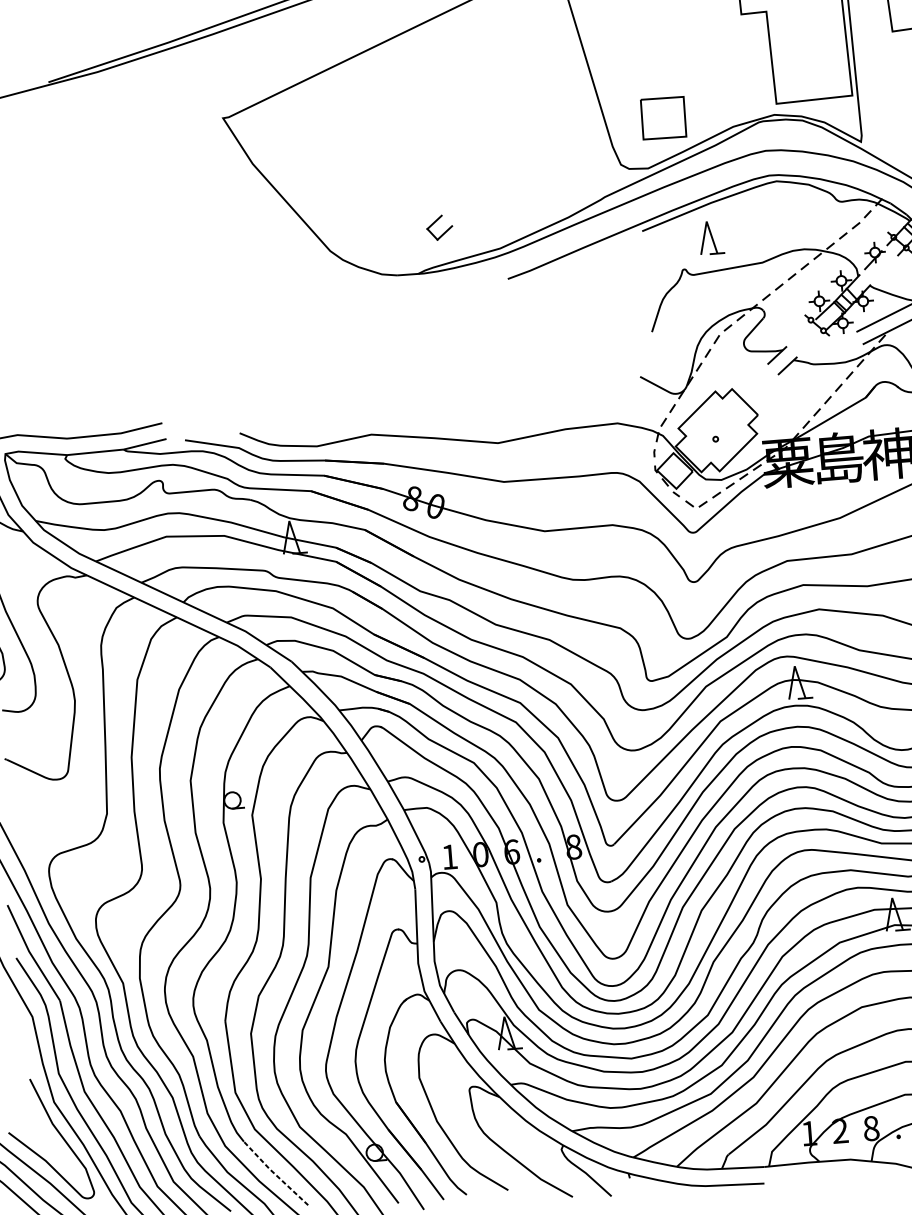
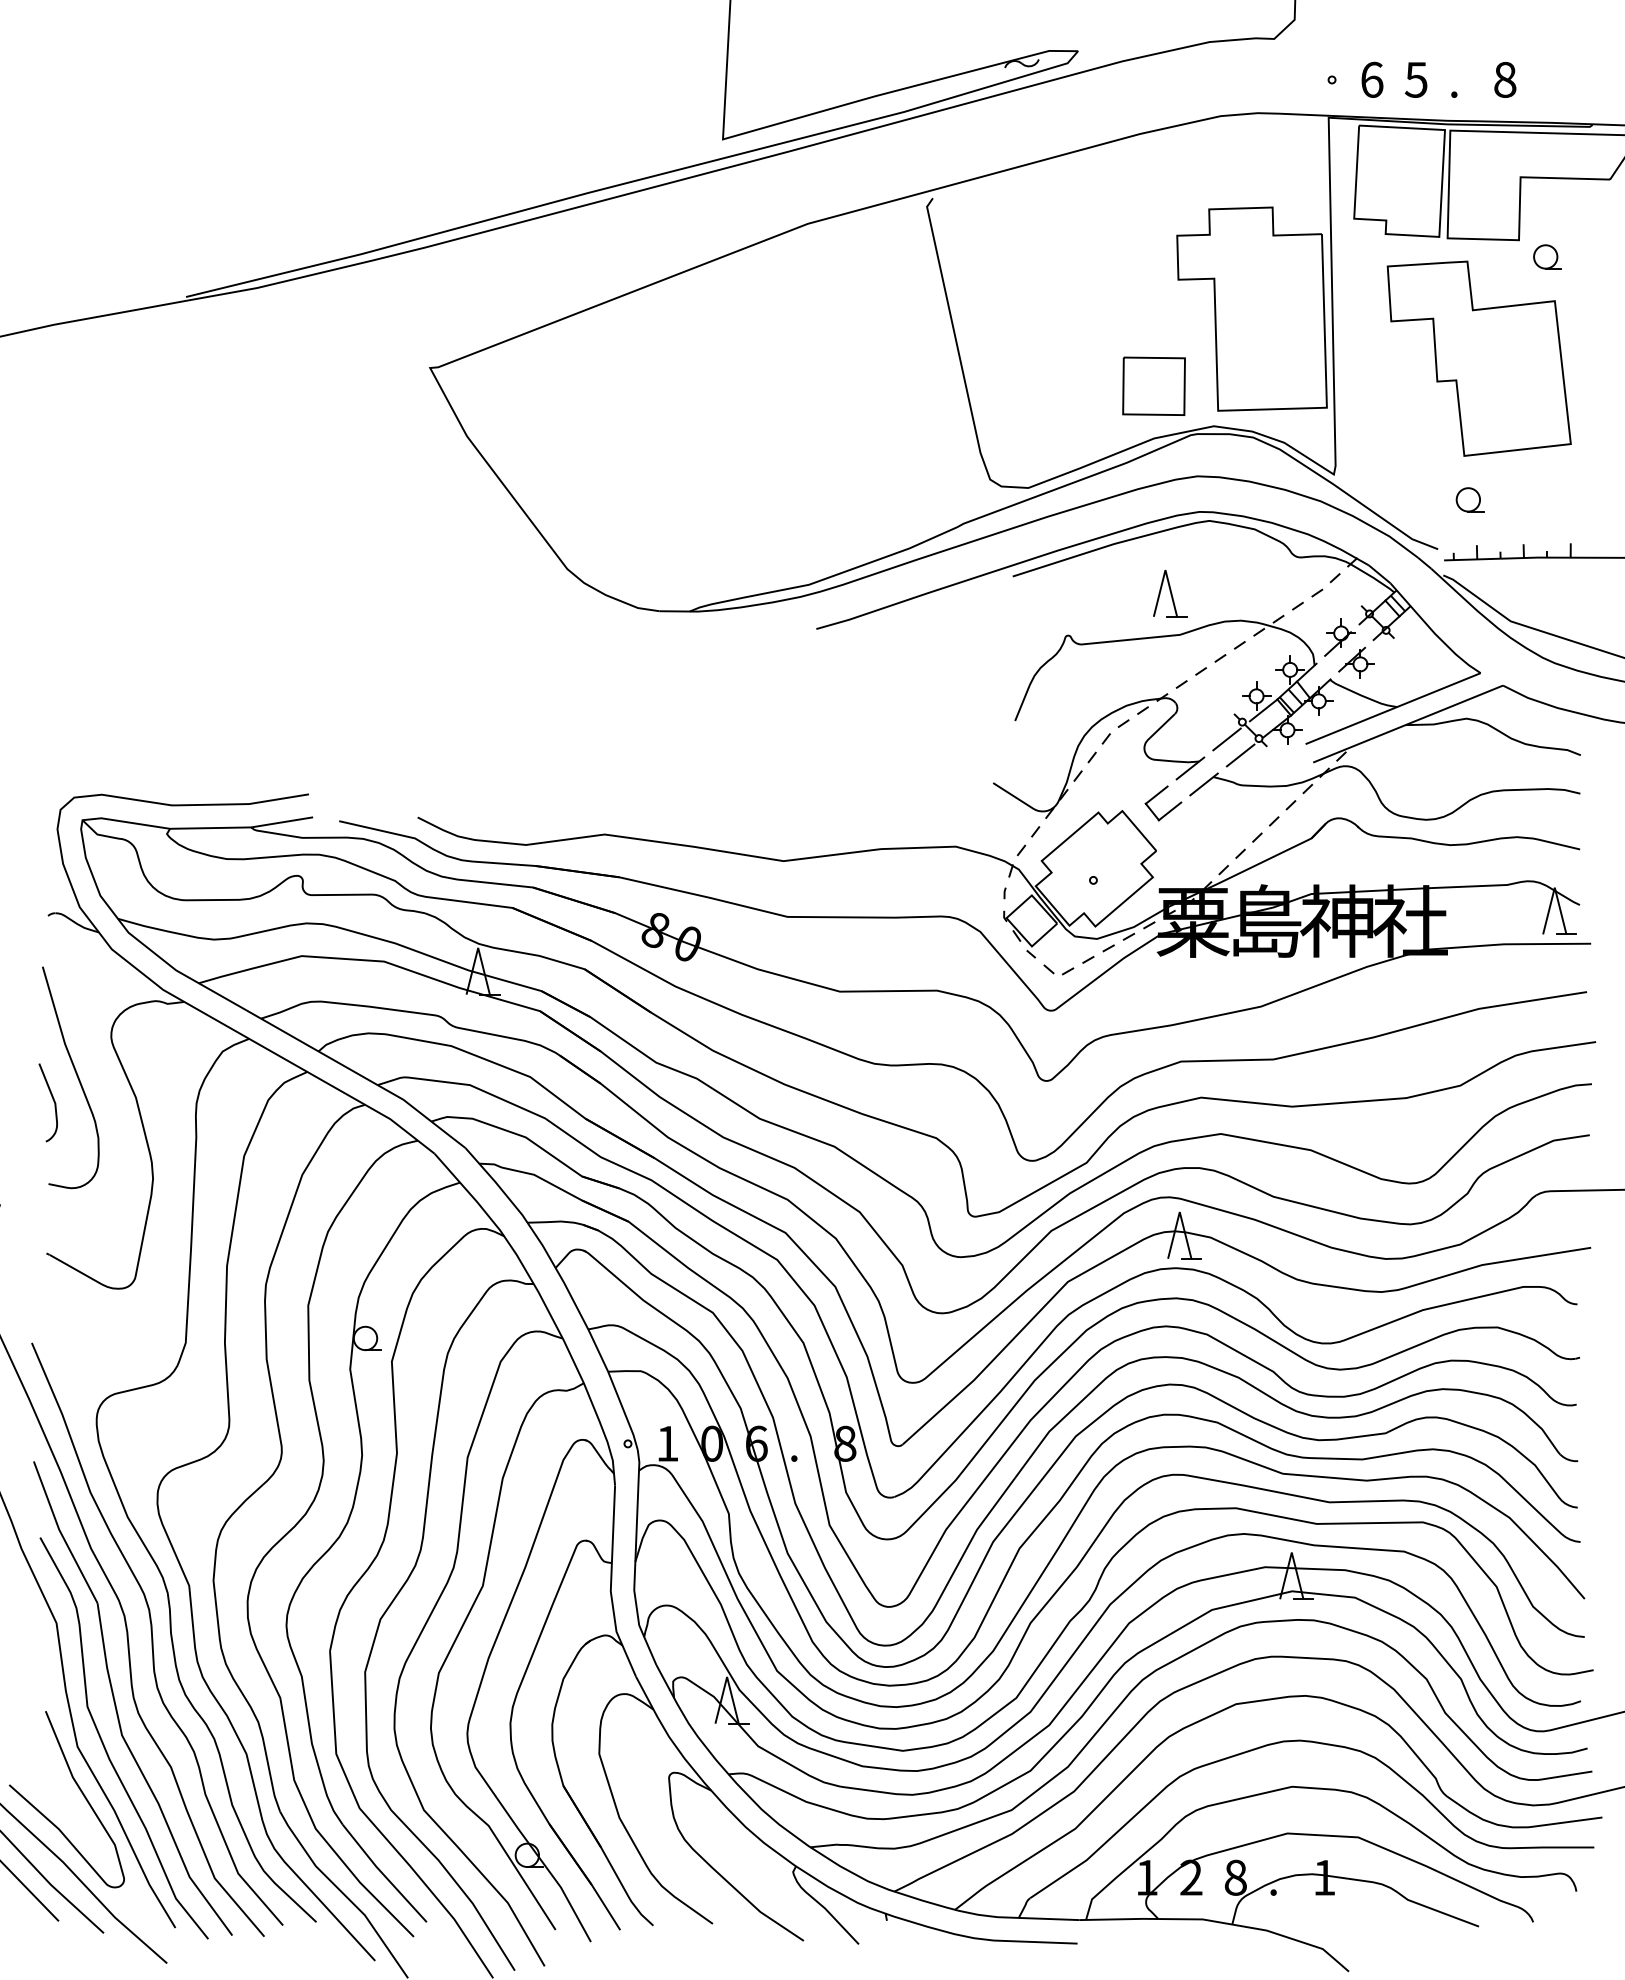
part: (663, 117) -> (1153, 385), moved
part: (445, 231) -> (1170, 809), moved
part: (711, 237) -> (1170, 593), moved
part: (887, 272) -> (1356, 662), added
line: (800, 333) -> (1226, 739), added
line: (811, 343) -> (1240, 755), added
line: (274, 1173) -> (382, 1873), dashed -> solid

